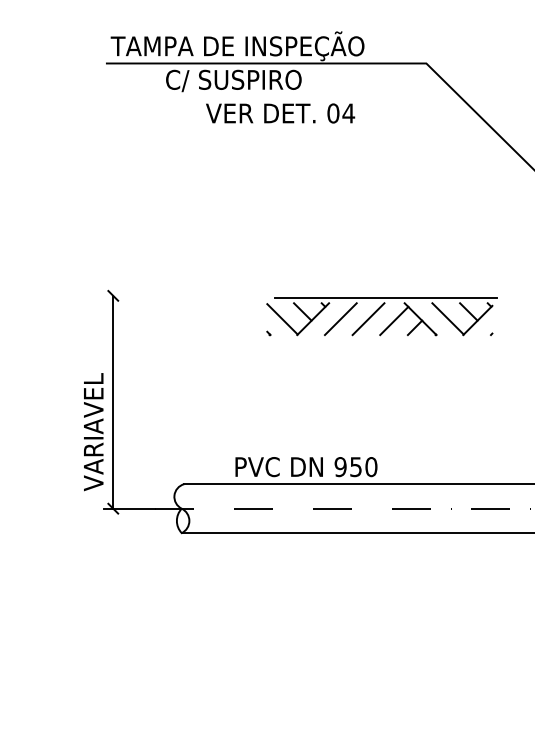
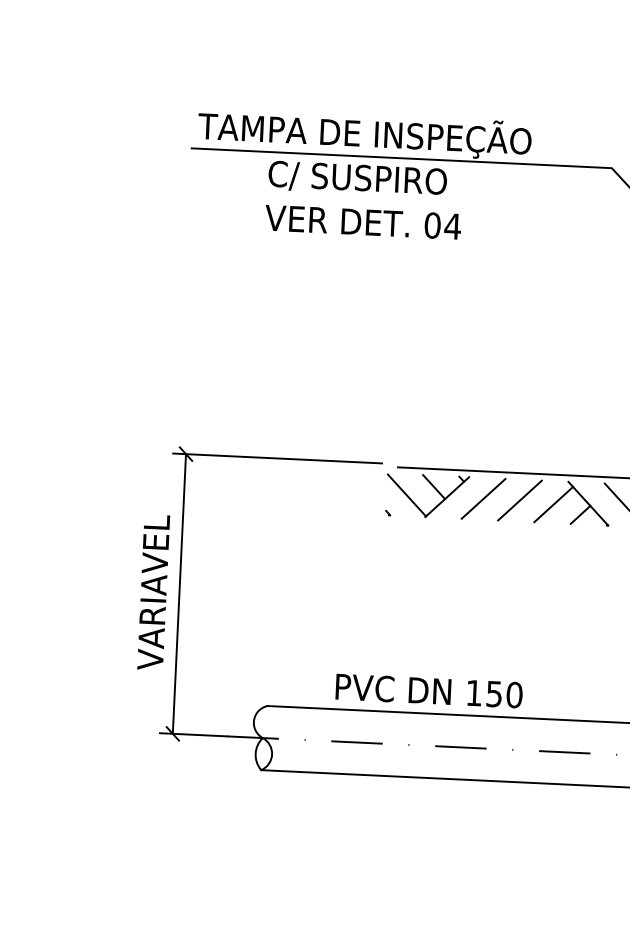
text: (280, 113) -> (363, 222), moved
line: (182, 295) -> (276, 457), added
text: (93, 432) -> (153, 593), moved
text: (340, 467) -> (473, 693), 950 -> 150

